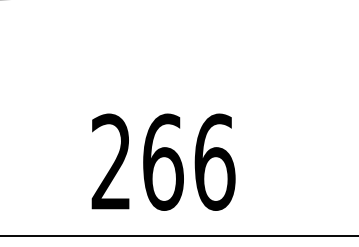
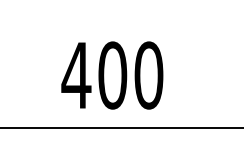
text: (162, 161) -> (112, 75), 266 -> 400

